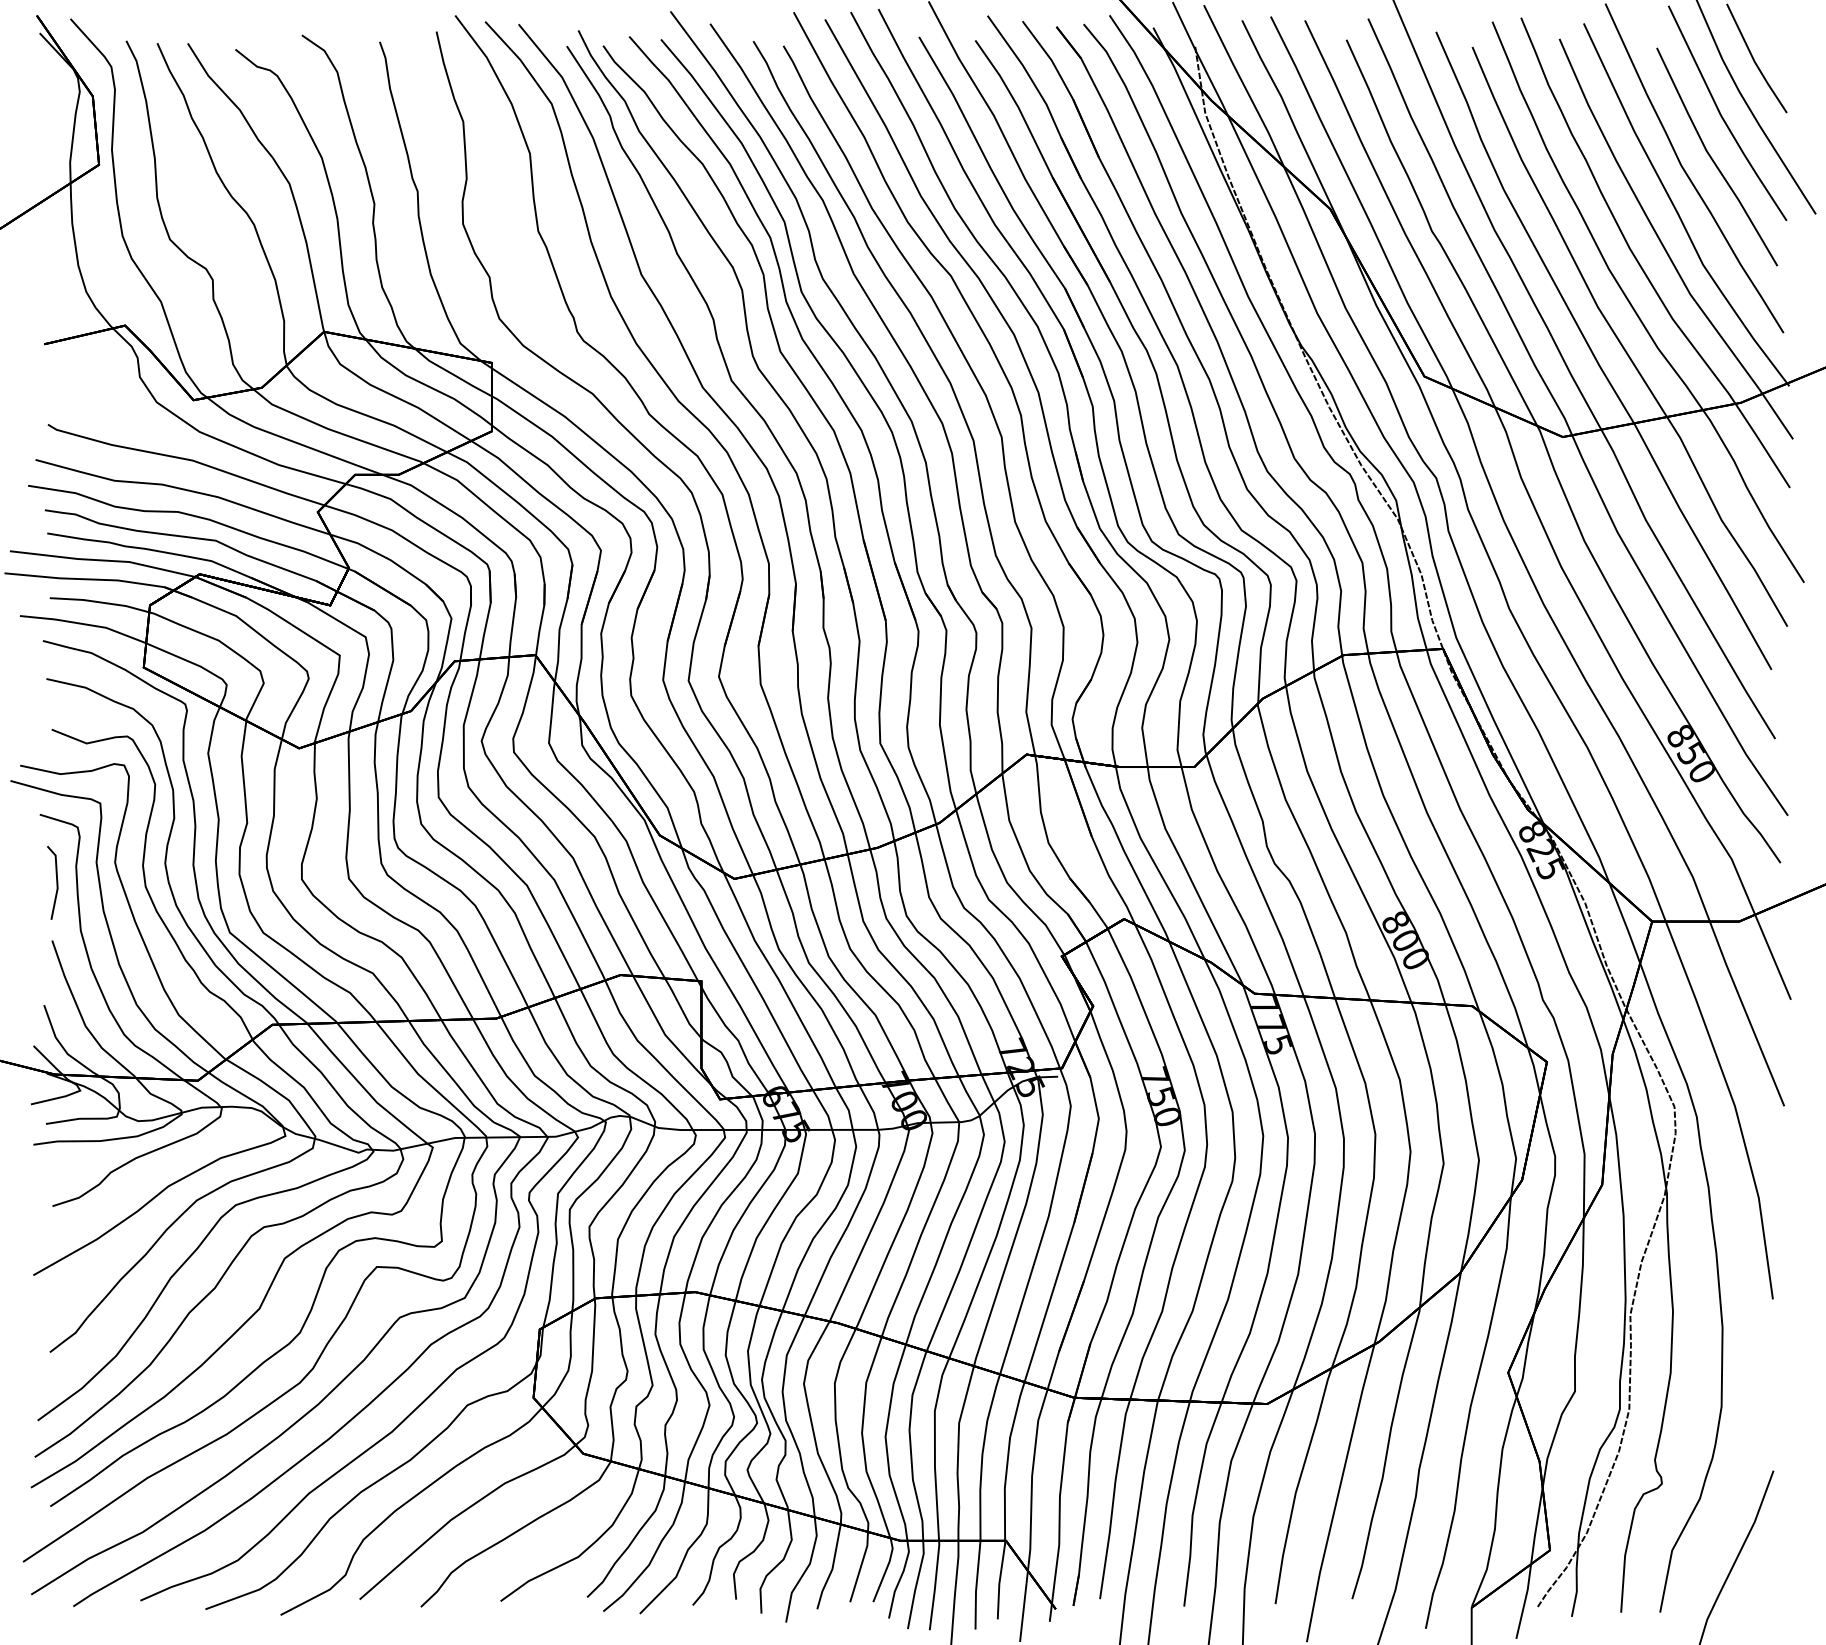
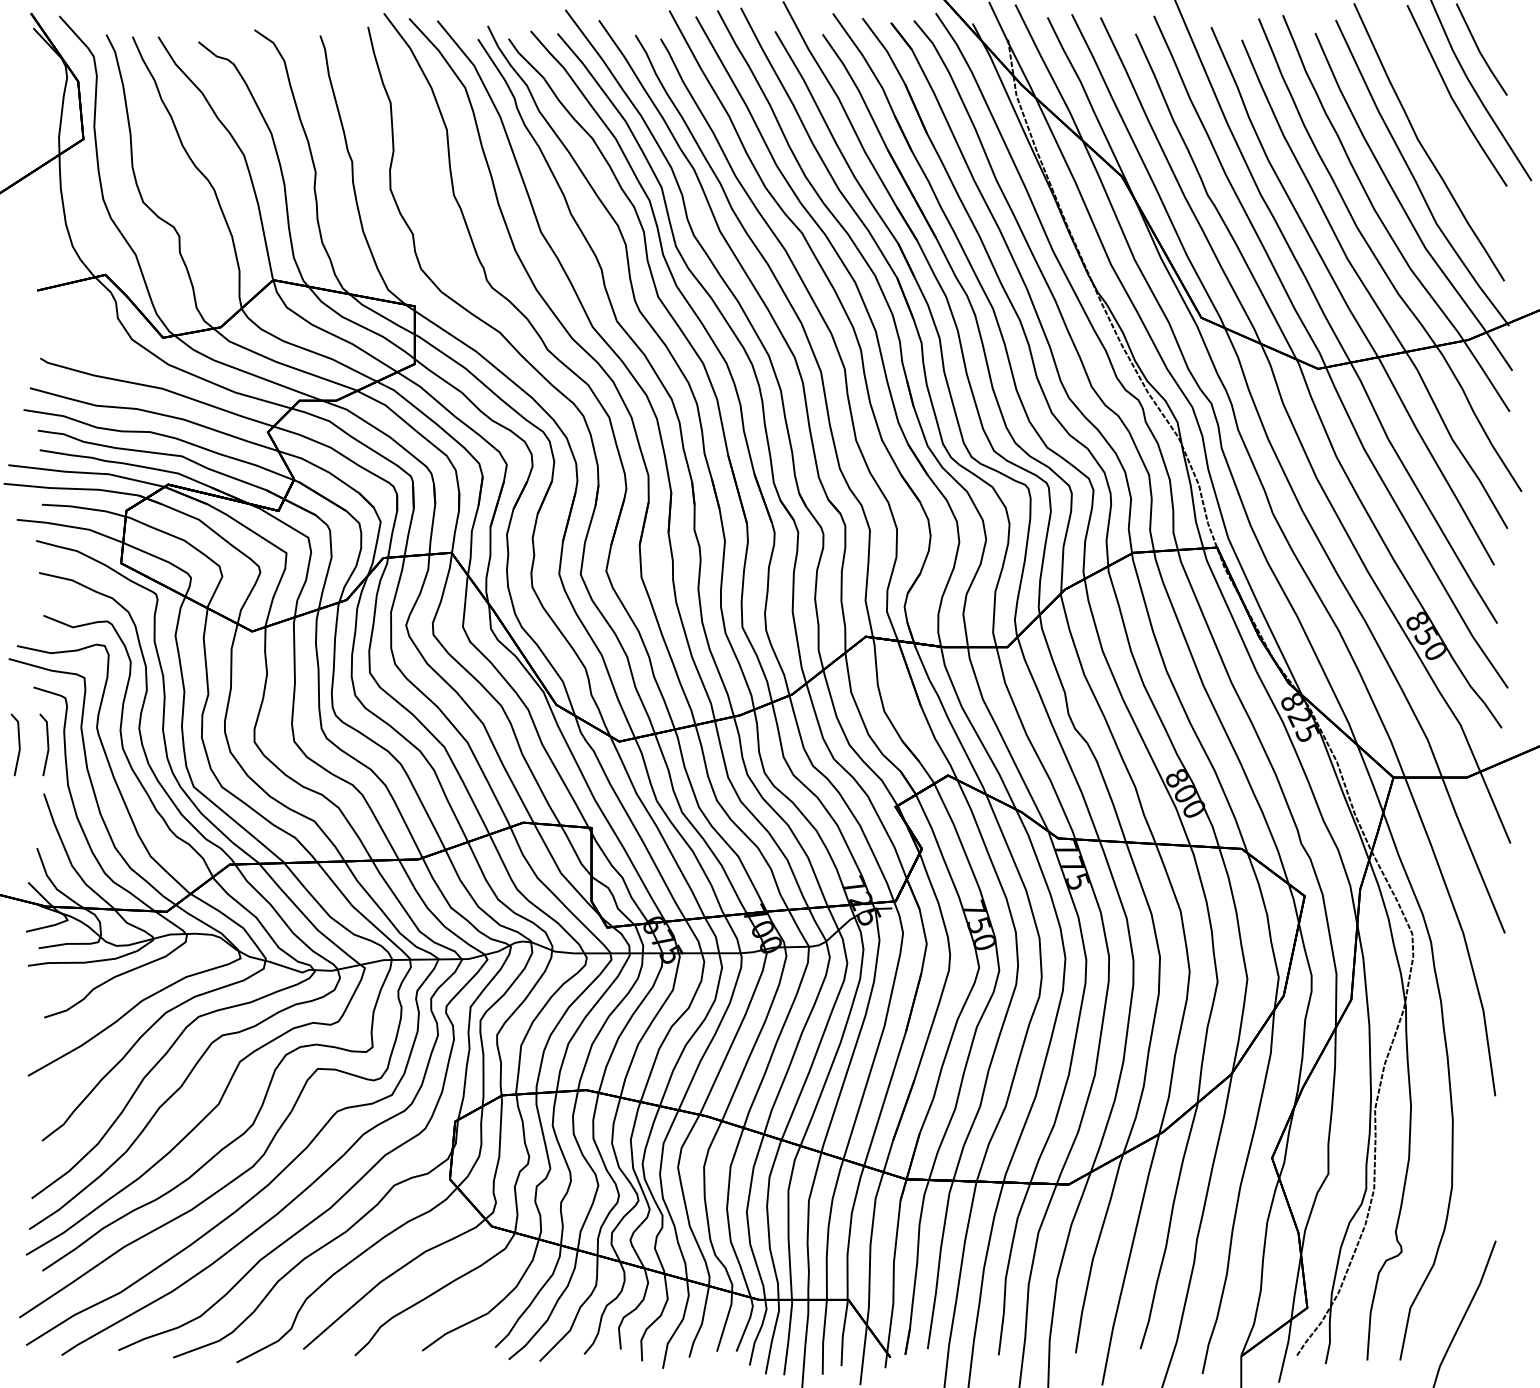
line: (1713, 159) -> (1445, 134), removed
line: (22, 882) -> (18, 744), added

